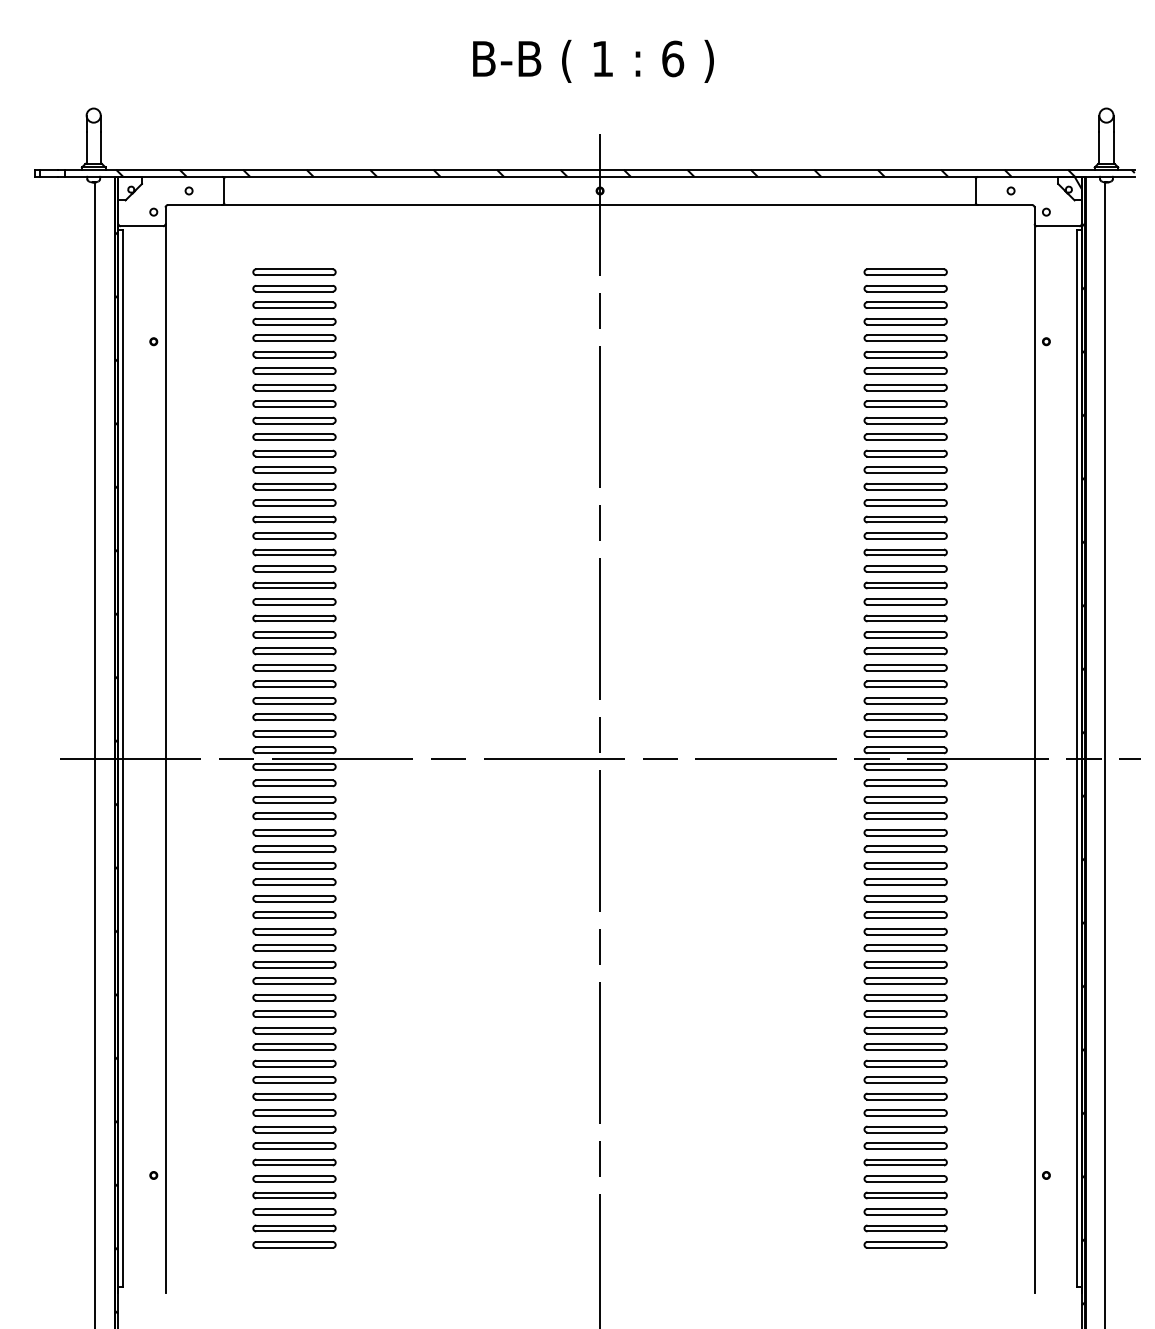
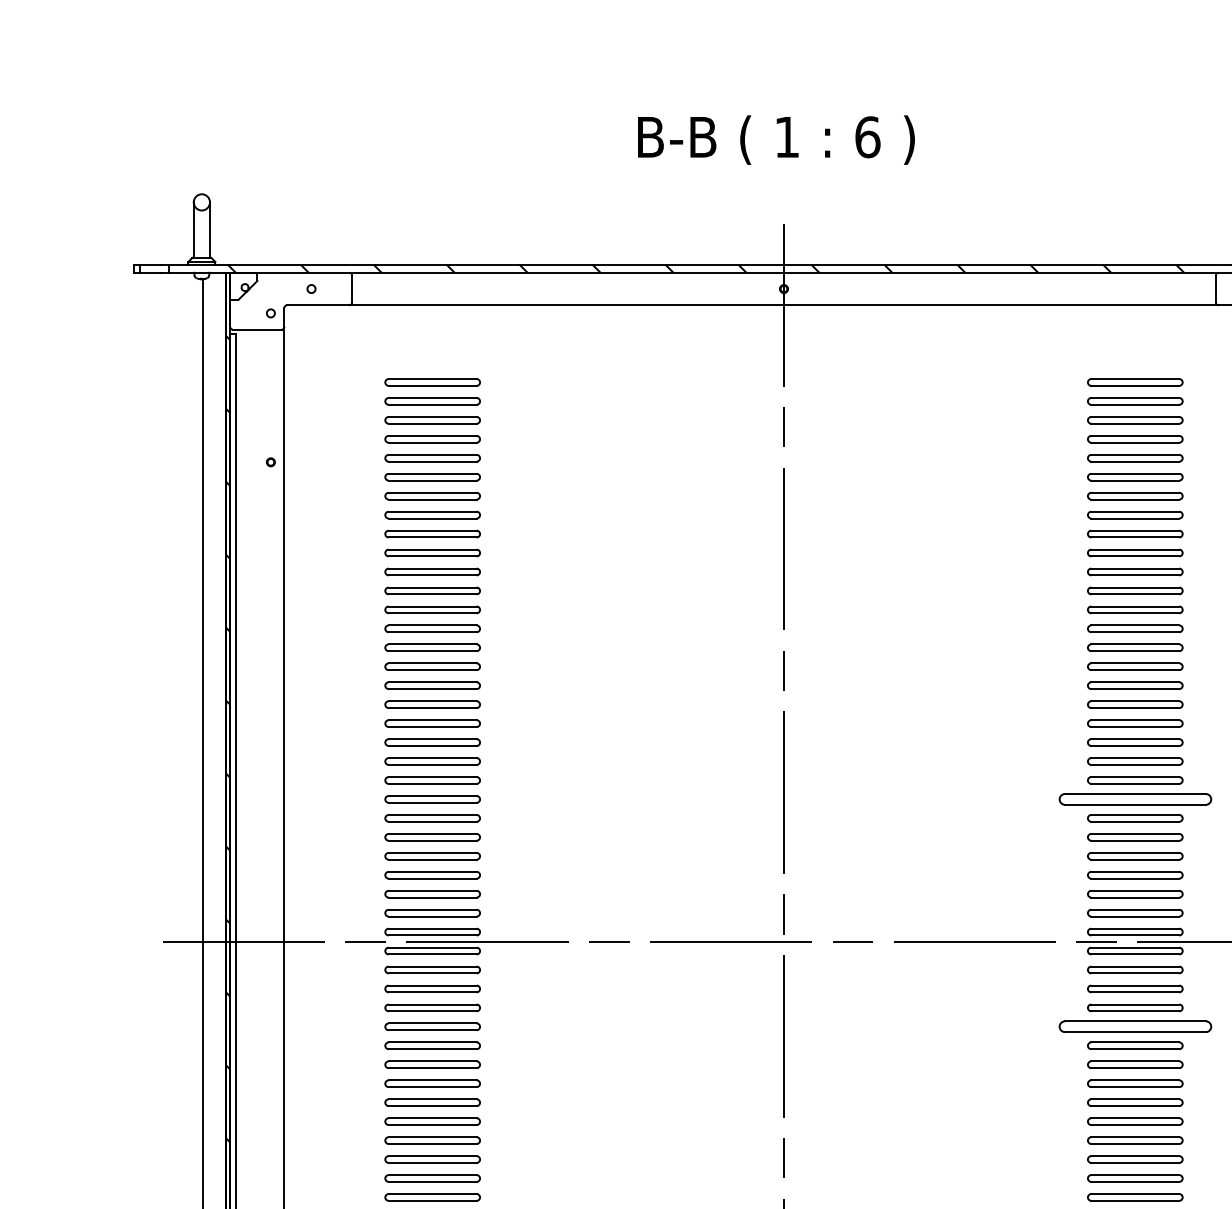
part: (905, 634) -> (1135, 798), size x1.6
part: (905, 832) -> (1135, 1026), size x1.6

